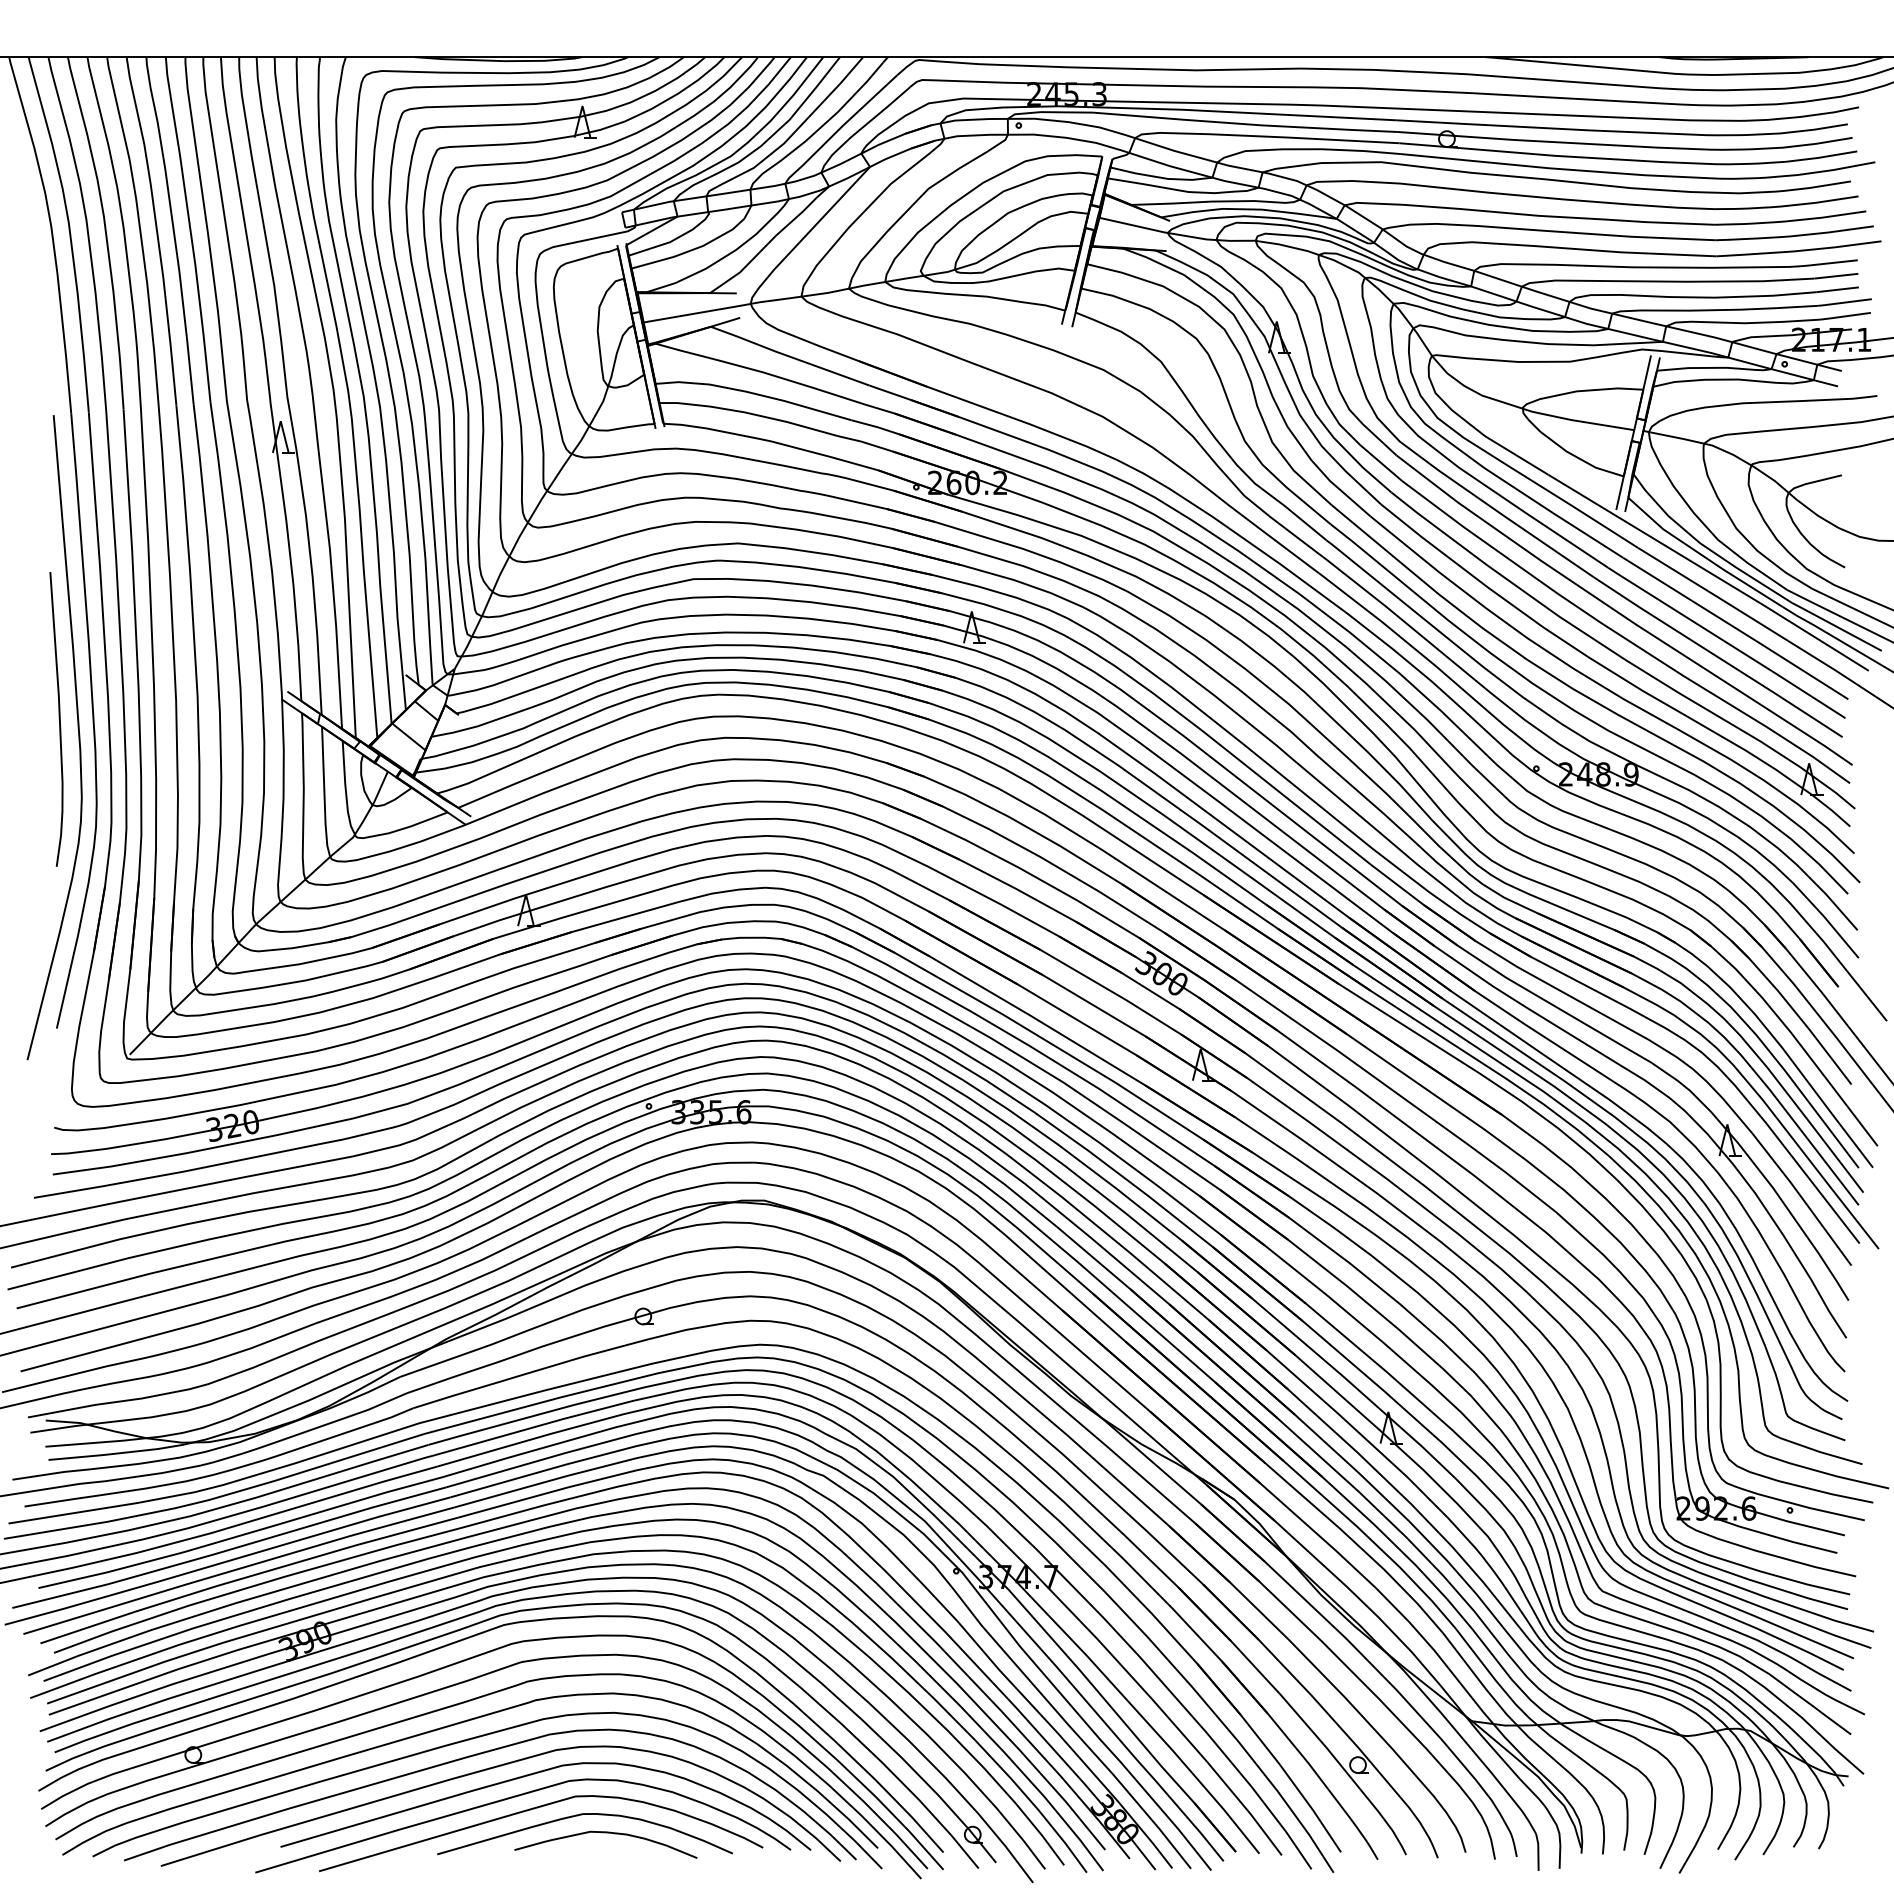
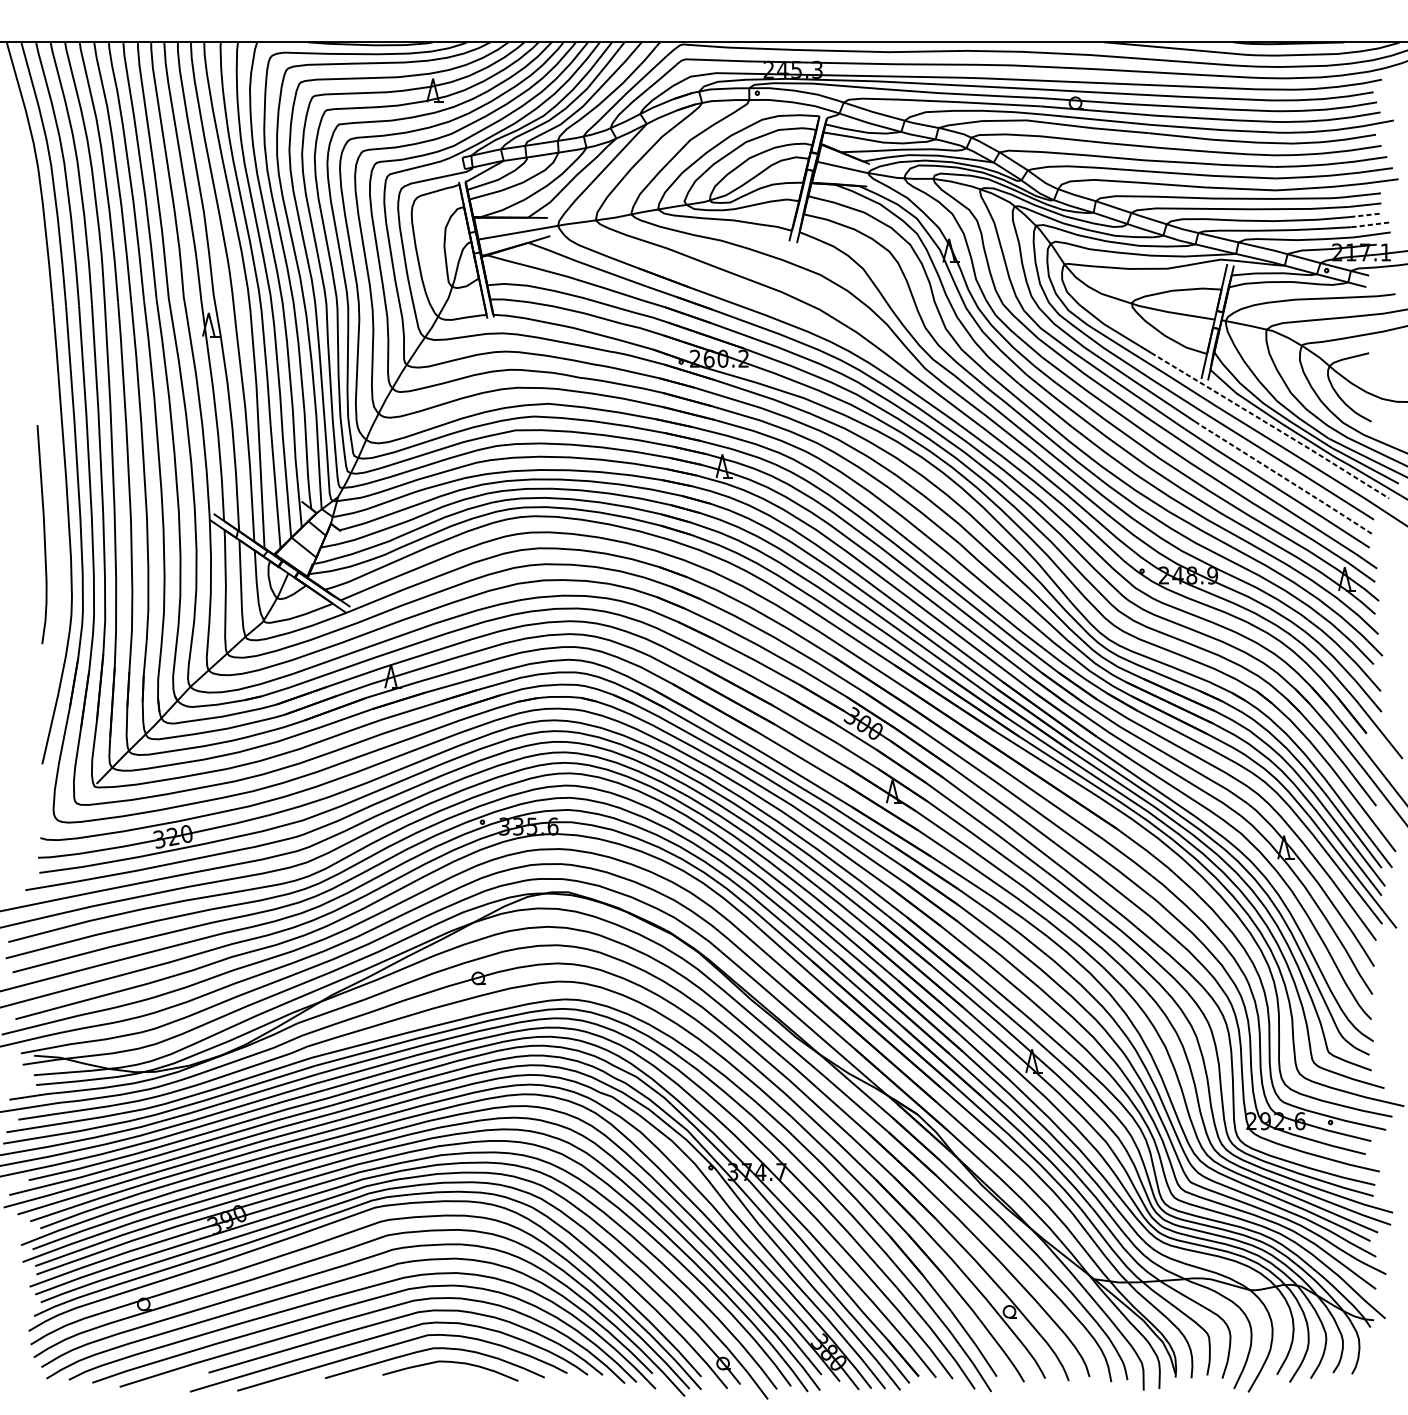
line: (1838, 289) -> (1366, 215), solid -> dashed
line: (1844, 302) -> (1371, 224), solid -> dashed
line: (1710, 572) -> (1271, 425), solid -> dashed
line: (1726, 642) -> (1283, 477), solid -> dashed
curve: (78, 737) -> (58, 548), removed

